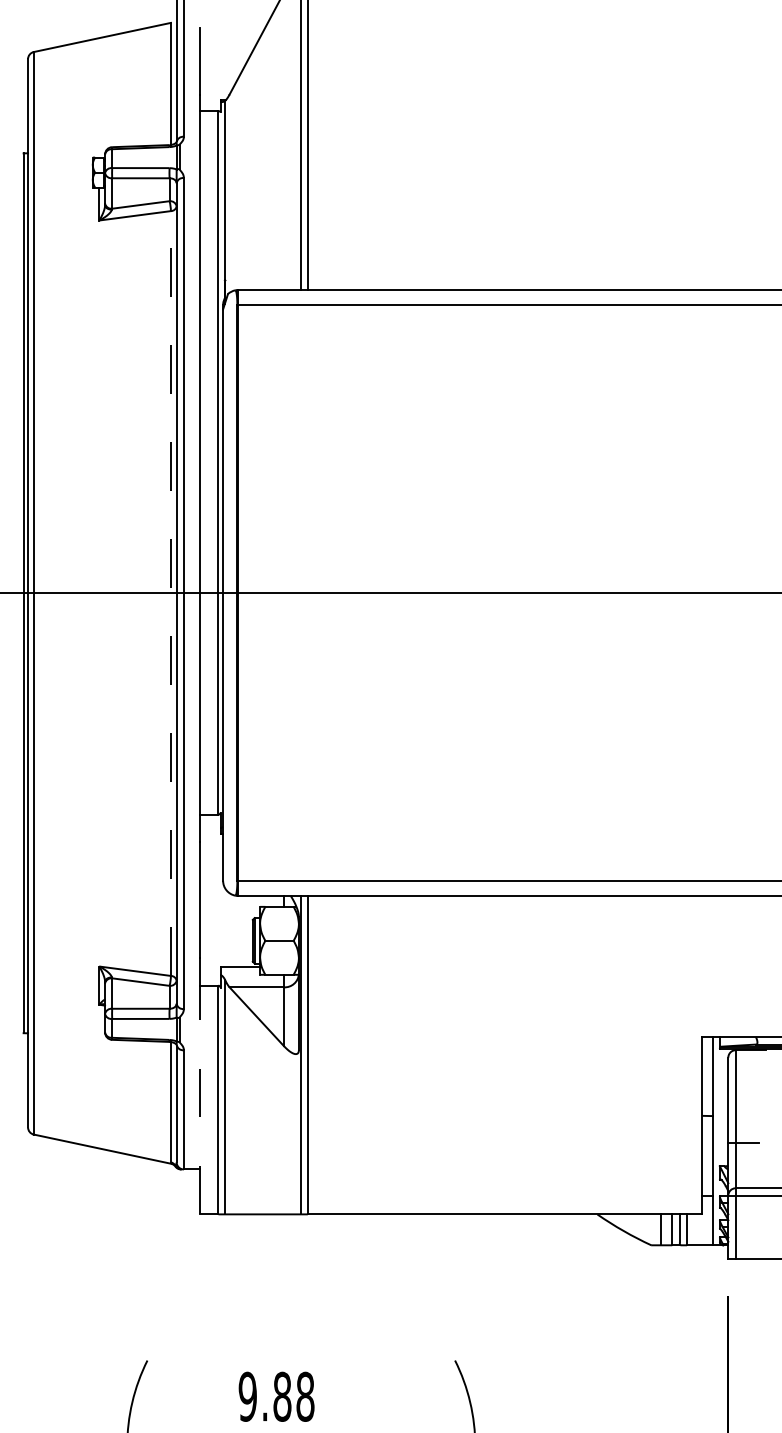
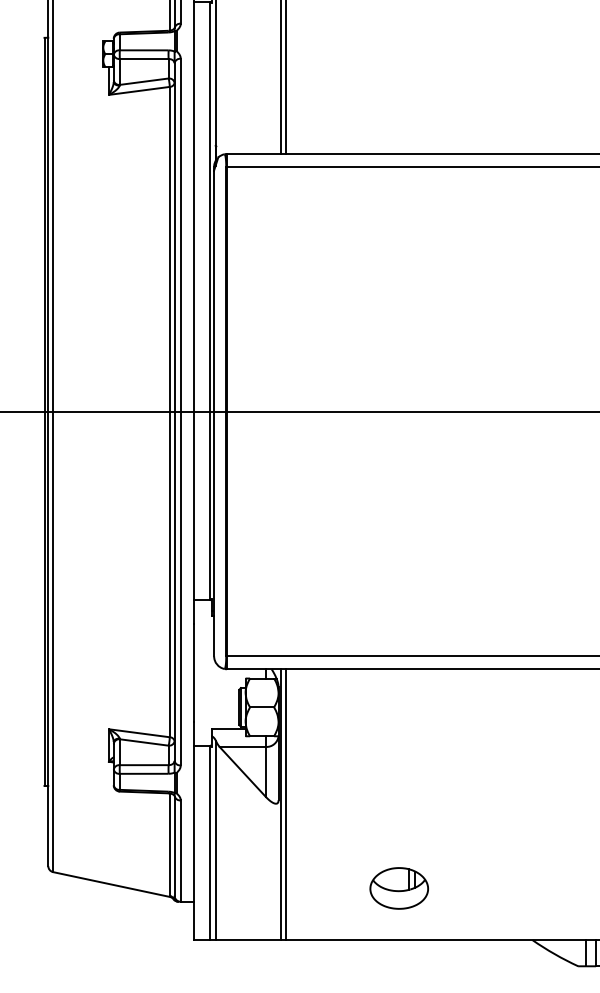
line: (170, 593) -> (169, 412), dashed -> solid
line: (199, 1099) -> (194, 842), dashed -> solid
part: (440, 1153) -> (398, 888), added

